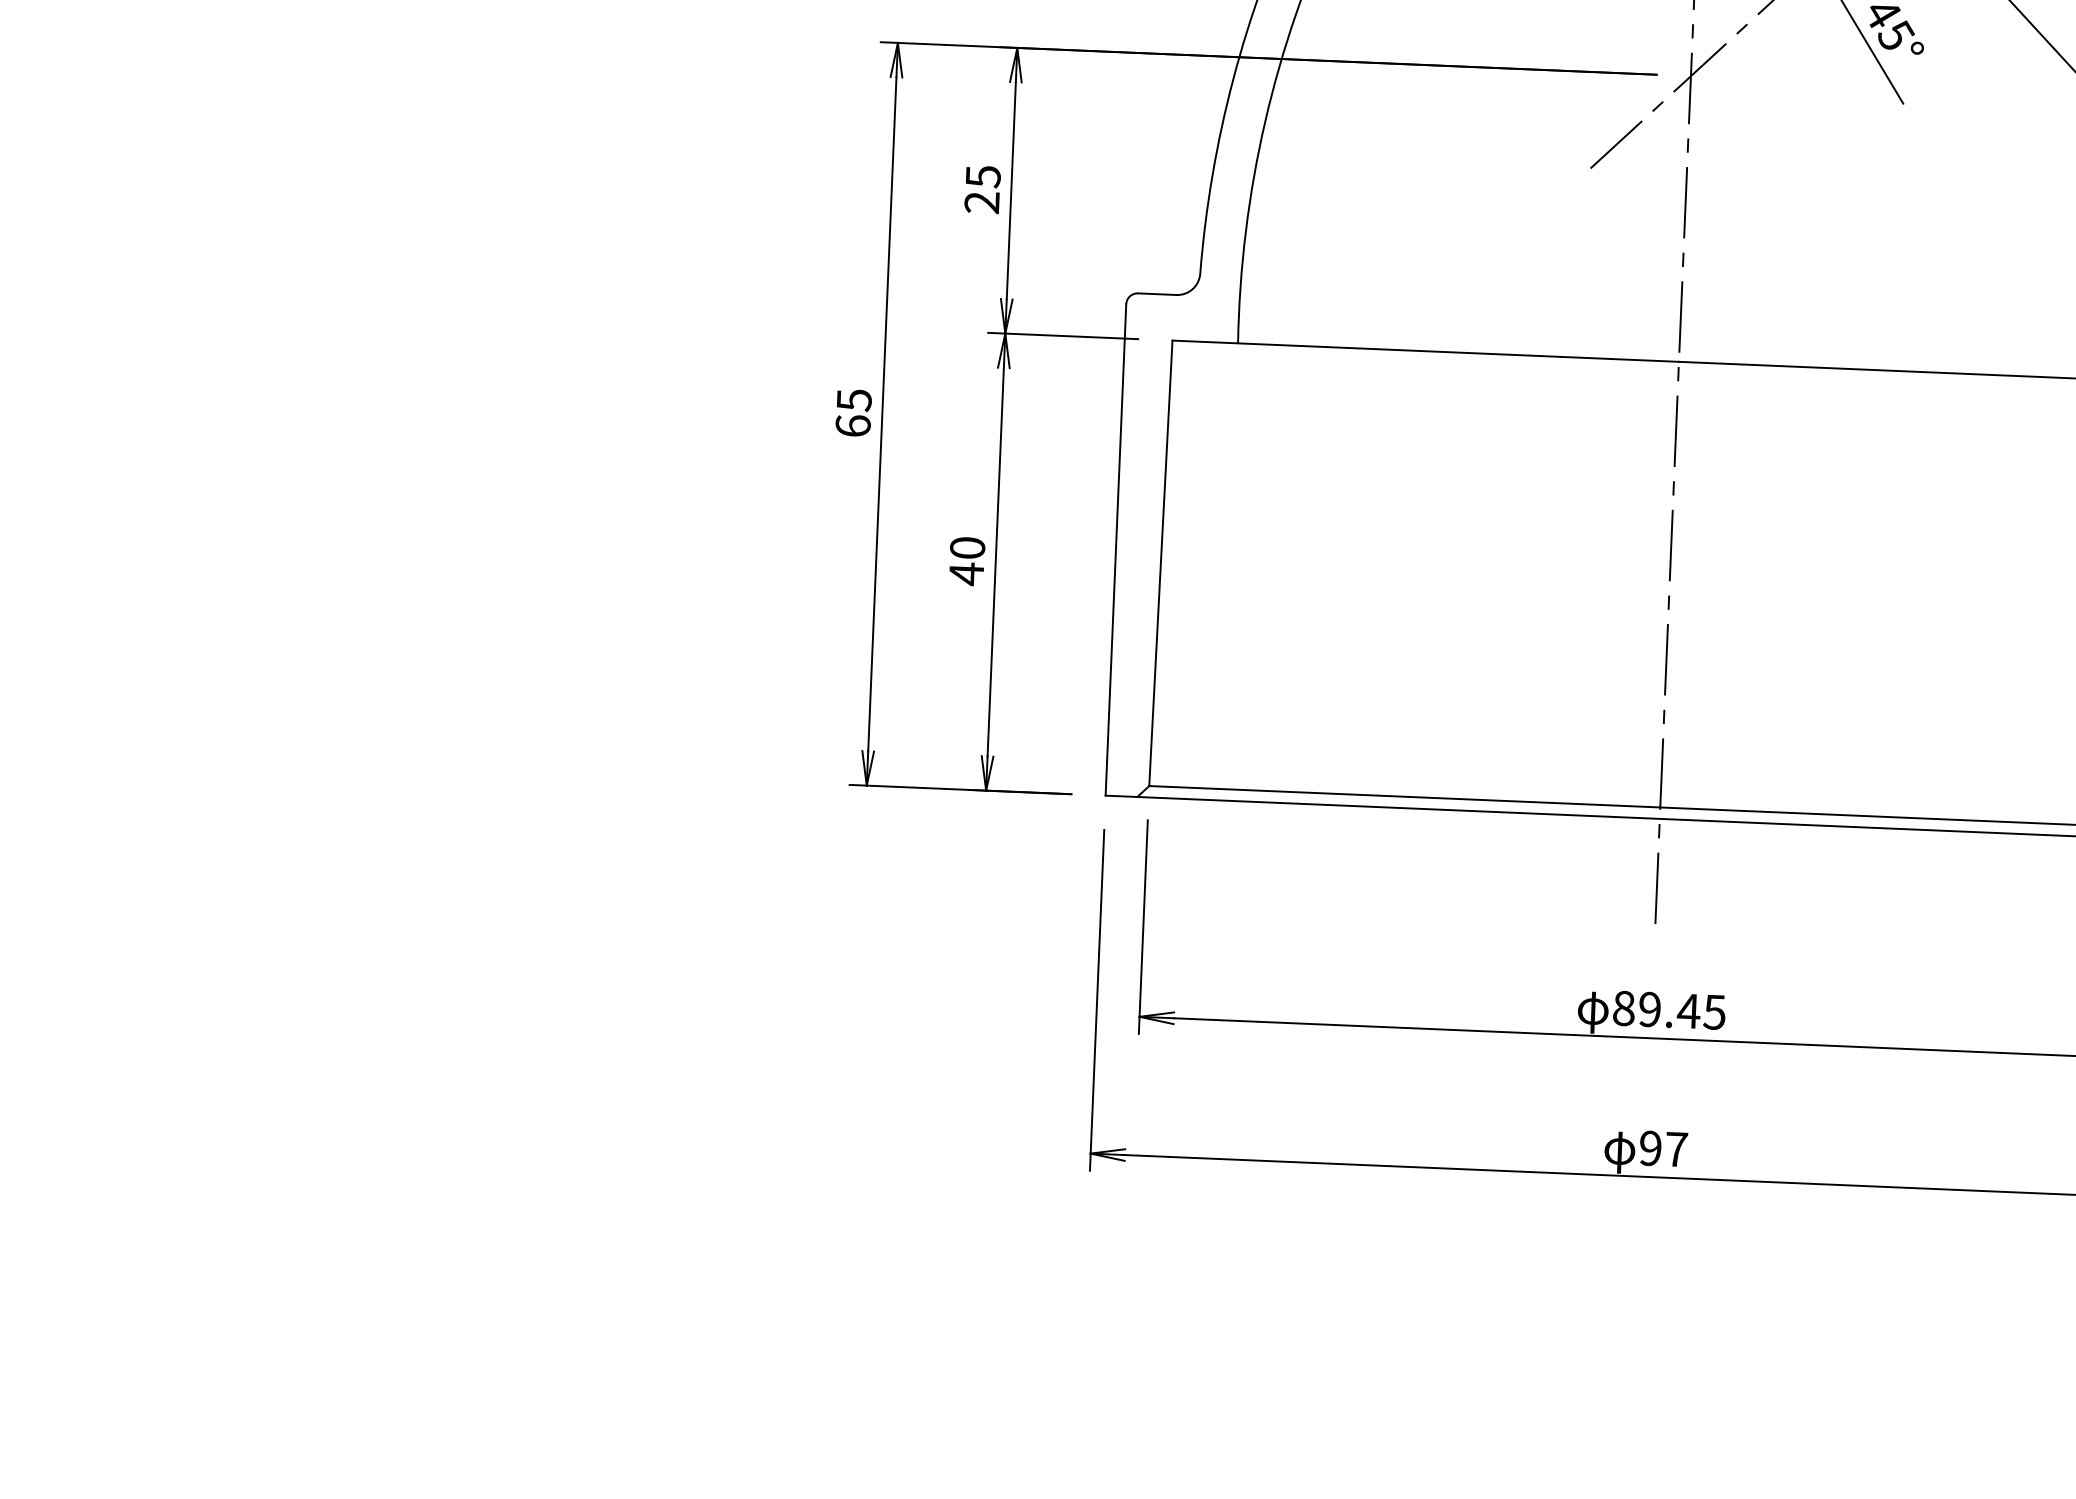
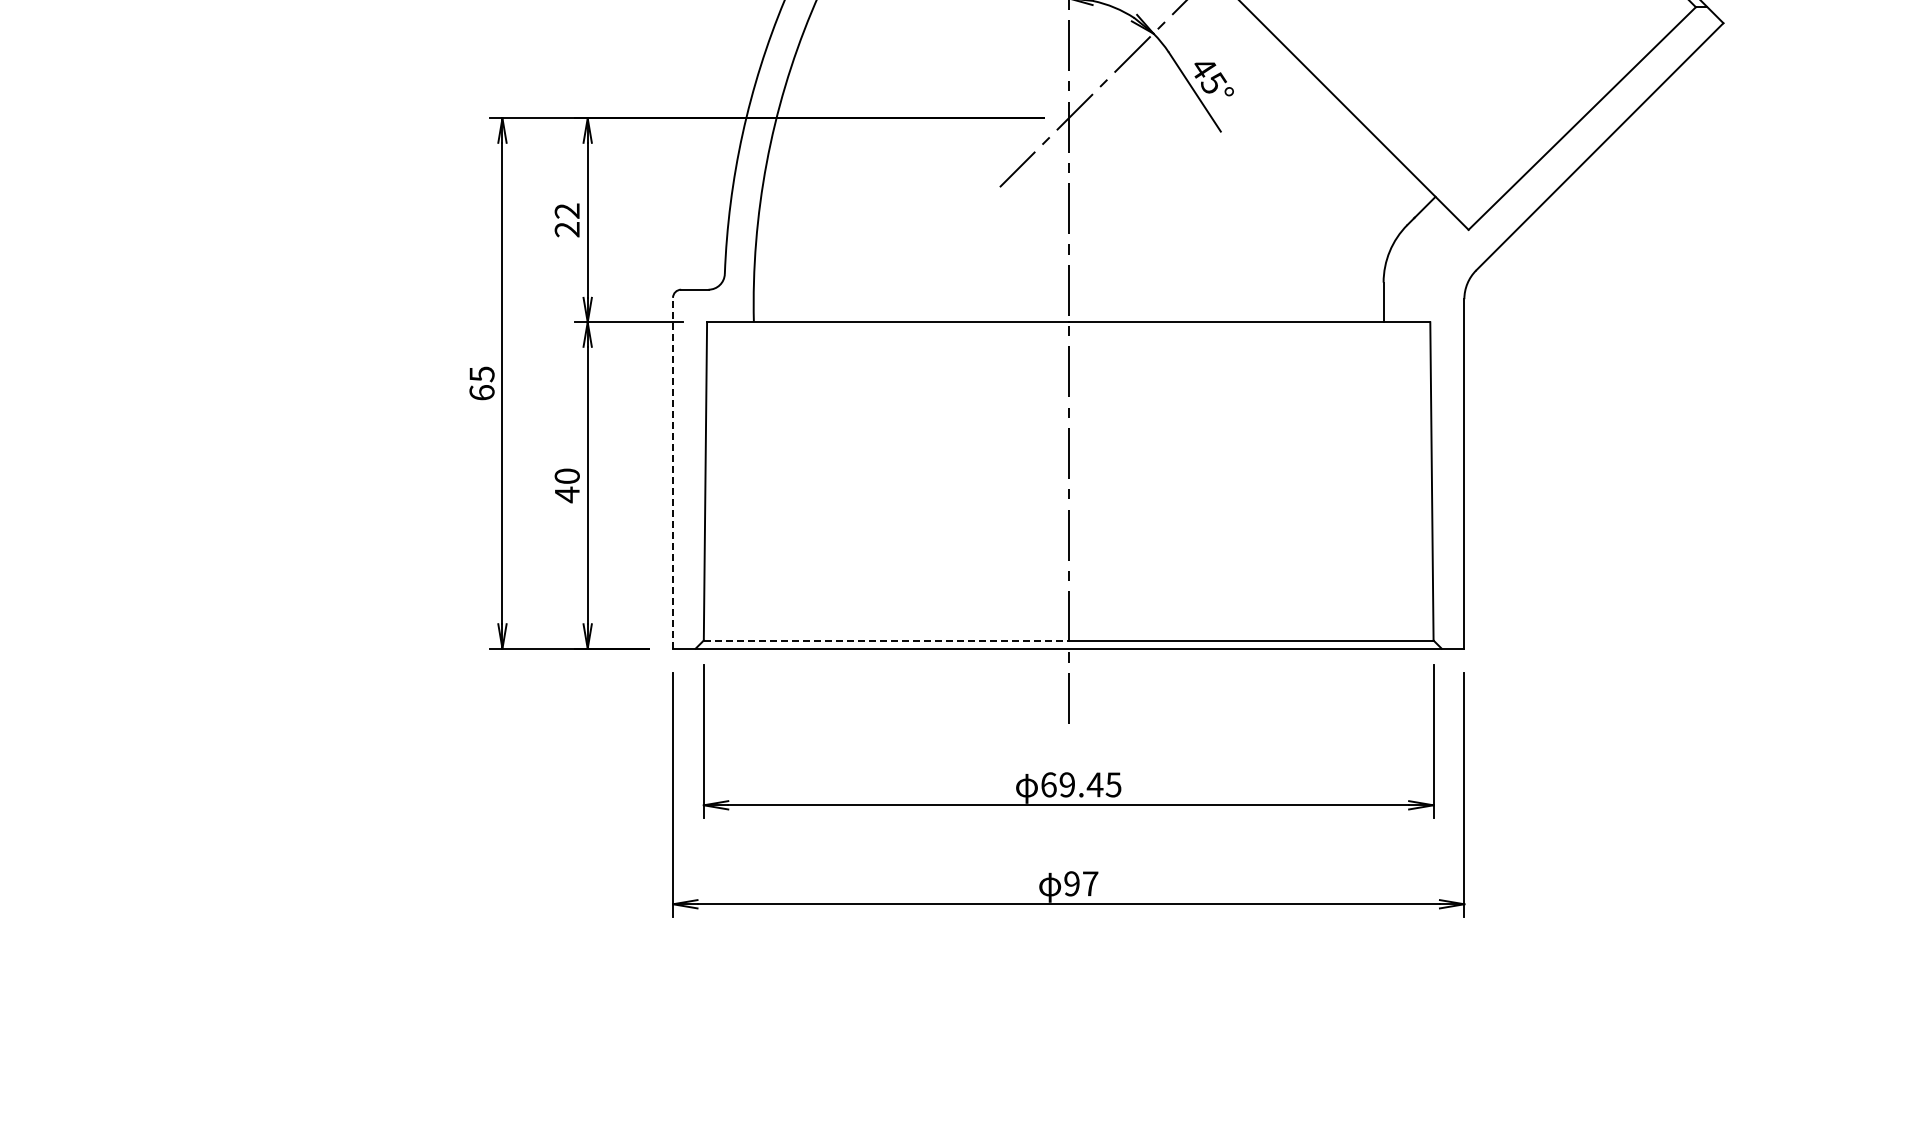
text: (982, 177) -> (566, 211), 25 -> 22
line: (1116, 548) -> (673, 472), solid -> dashed
line: (1405, 796) -> (886, 640), solid -> dashed
text: (1623, 1007) -> (1048, 784), 89.45 -> 69.45

